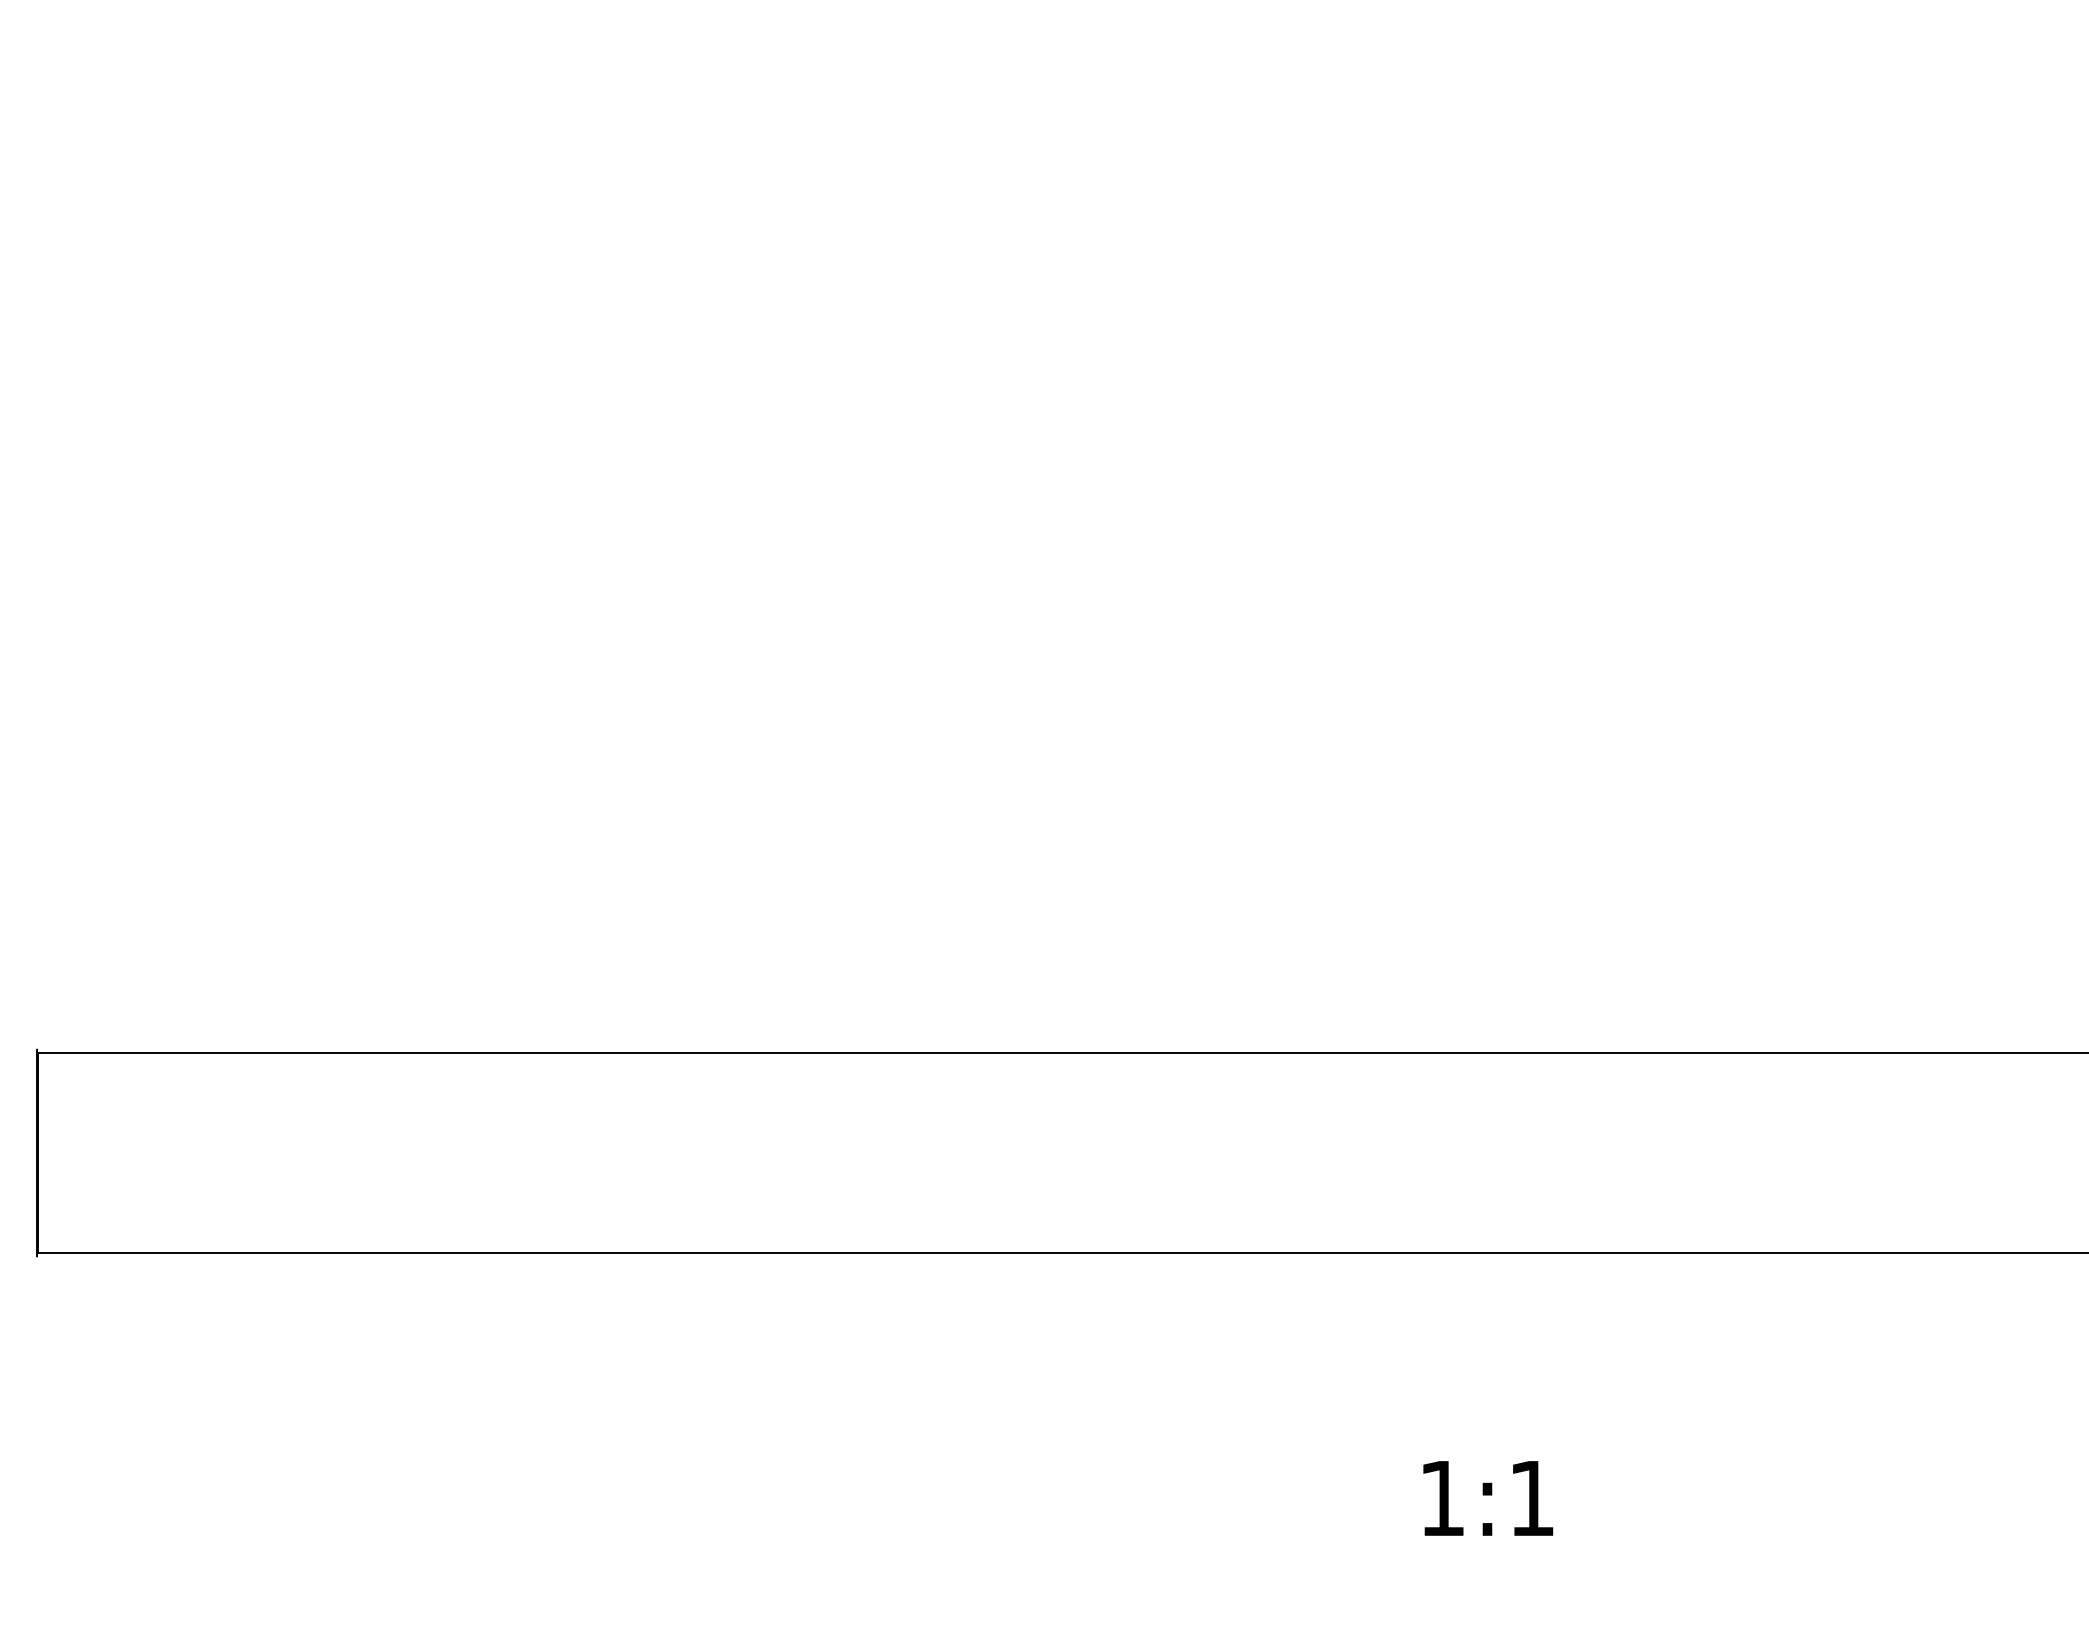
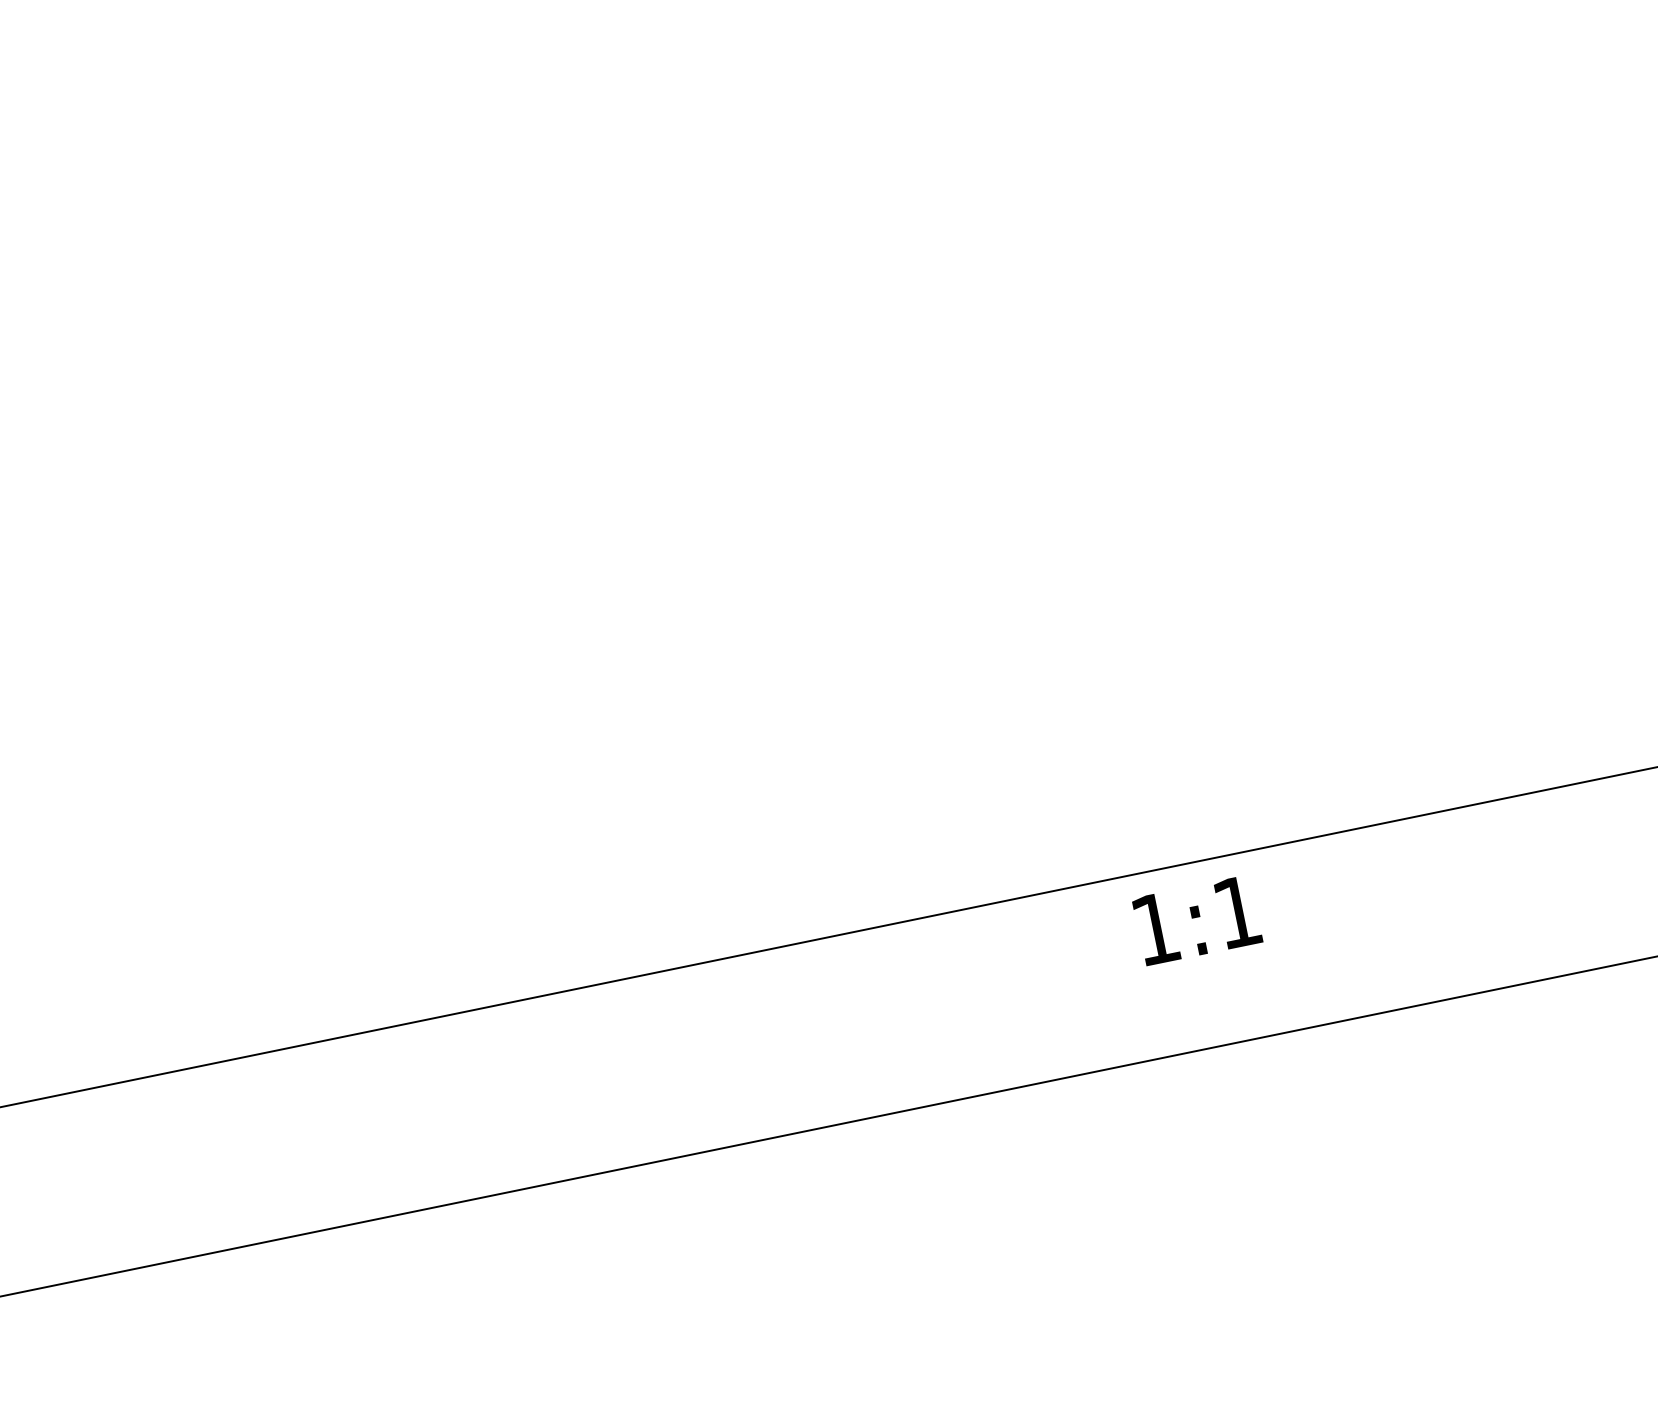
text: (1488, 1498) -> (1197, 920), moved

